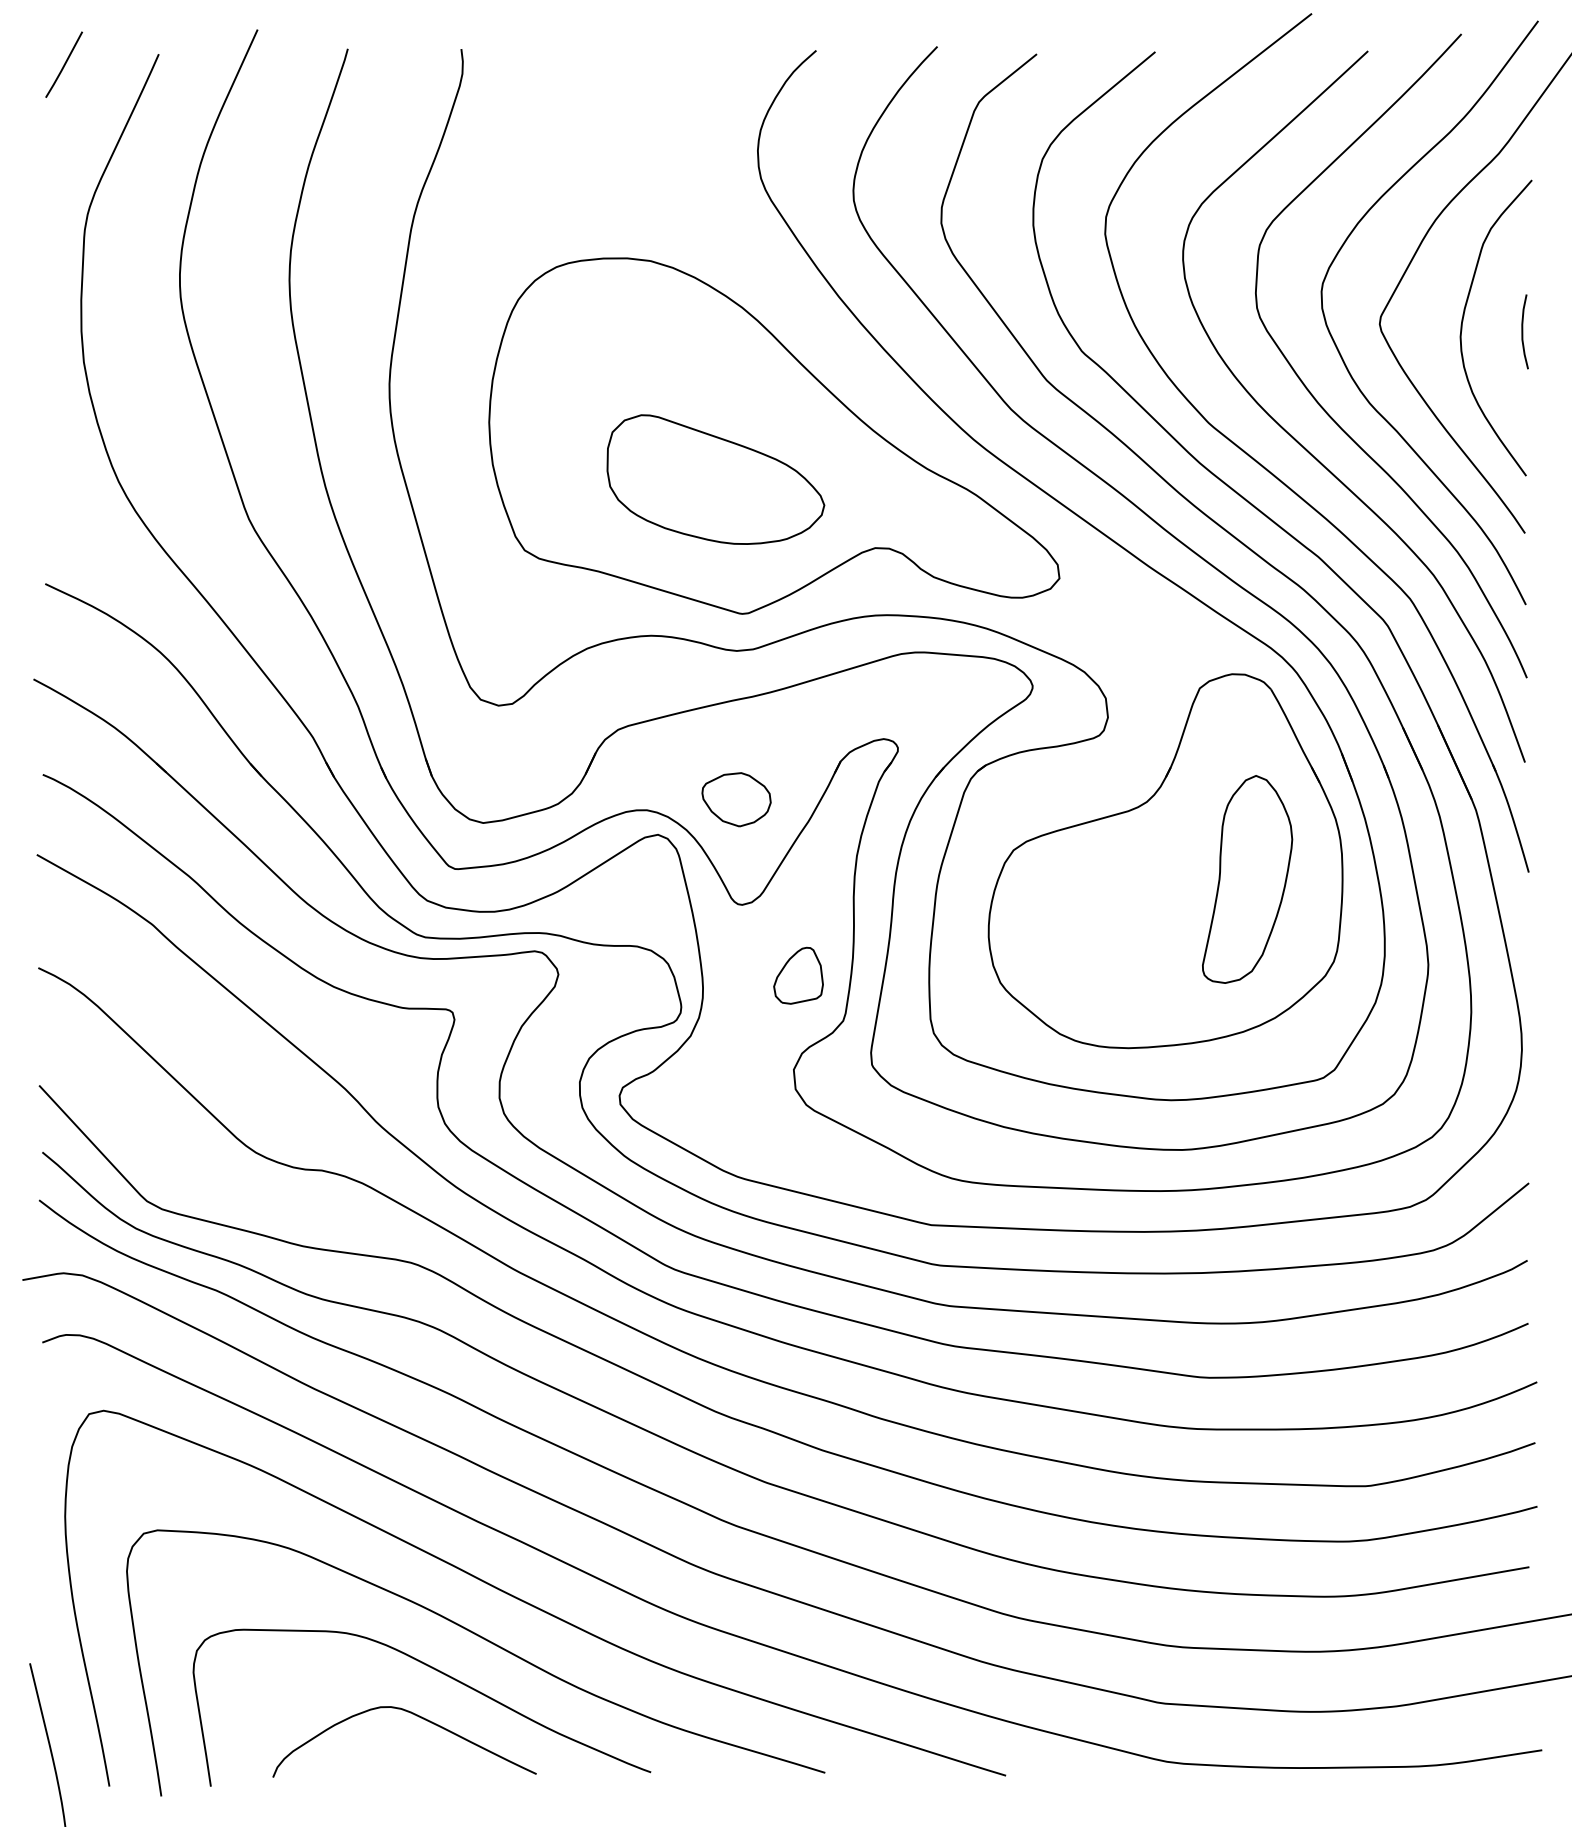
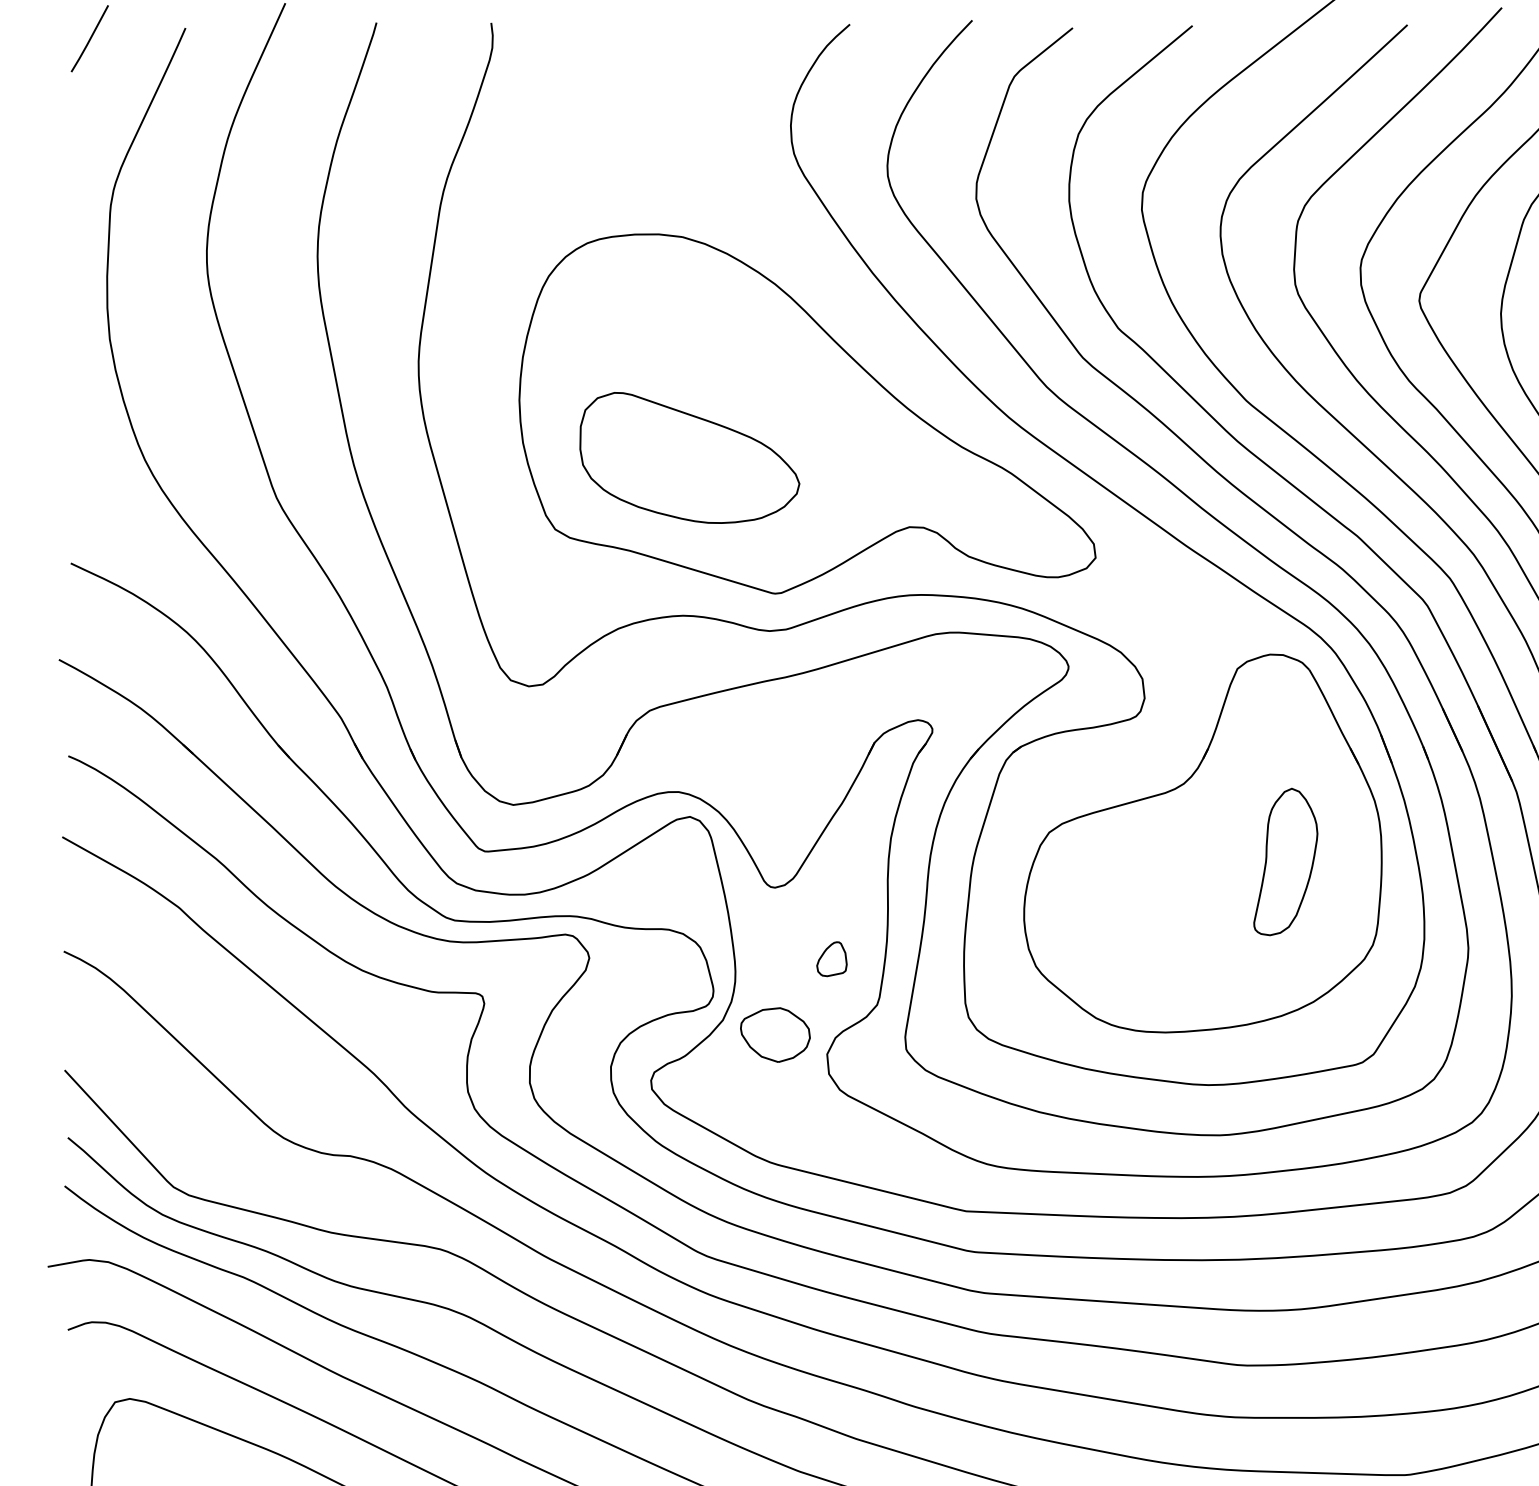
part: (715, 479) -> (689, 457), moved
part: (736, 799) -> (775, 1034), moved
part: (1247, 879) -> (1285, 862), size x0.7
part: (798, 975) -> (831, 959), size x0.6

